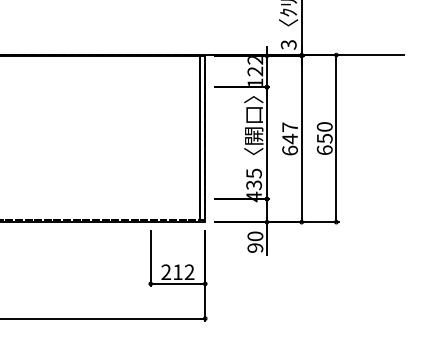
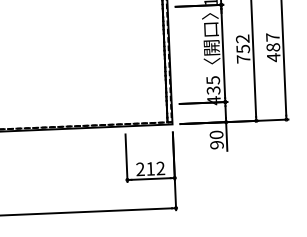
text: (289, 138) -> (242, 48), 647 -> 752
text: (324, 138) -> (273, 47), 650 -> 487

